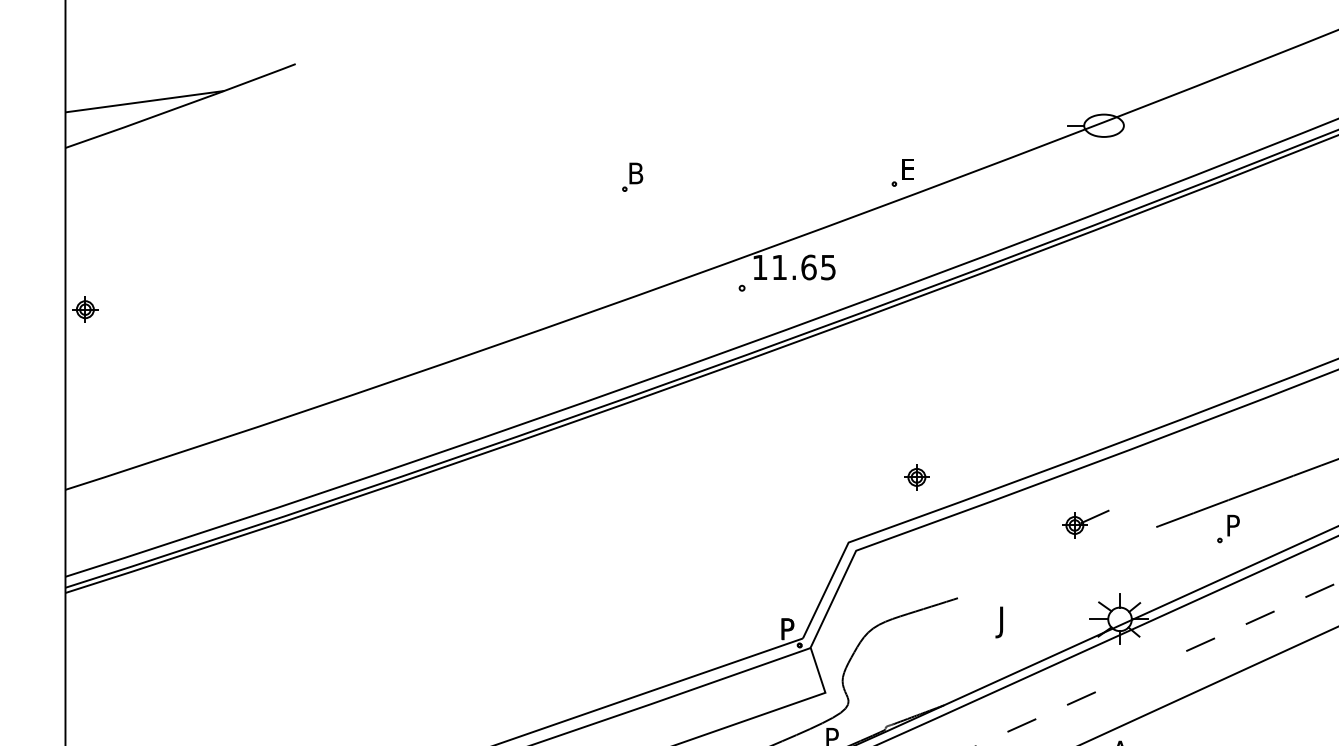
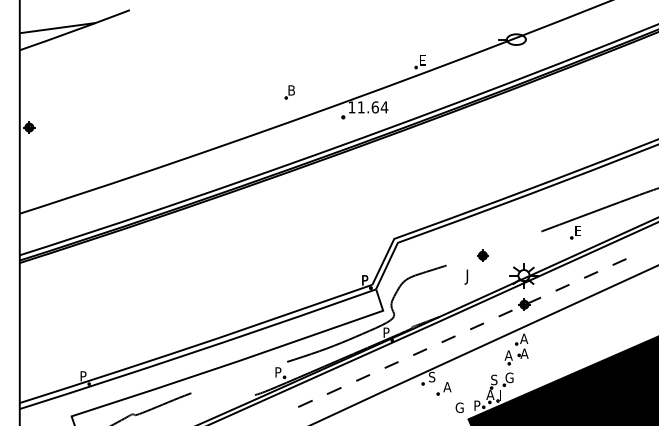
part: (631, 177) -> (289, 92), moved
text: (828, 267) -> (384, 107), 11.65 -> 11.64
part: (916, 476) -> (482, 255), moved
part: (1085, 522) -> (529, 303), moved
text: (1233, 524) -> (578, 230), P -> E

